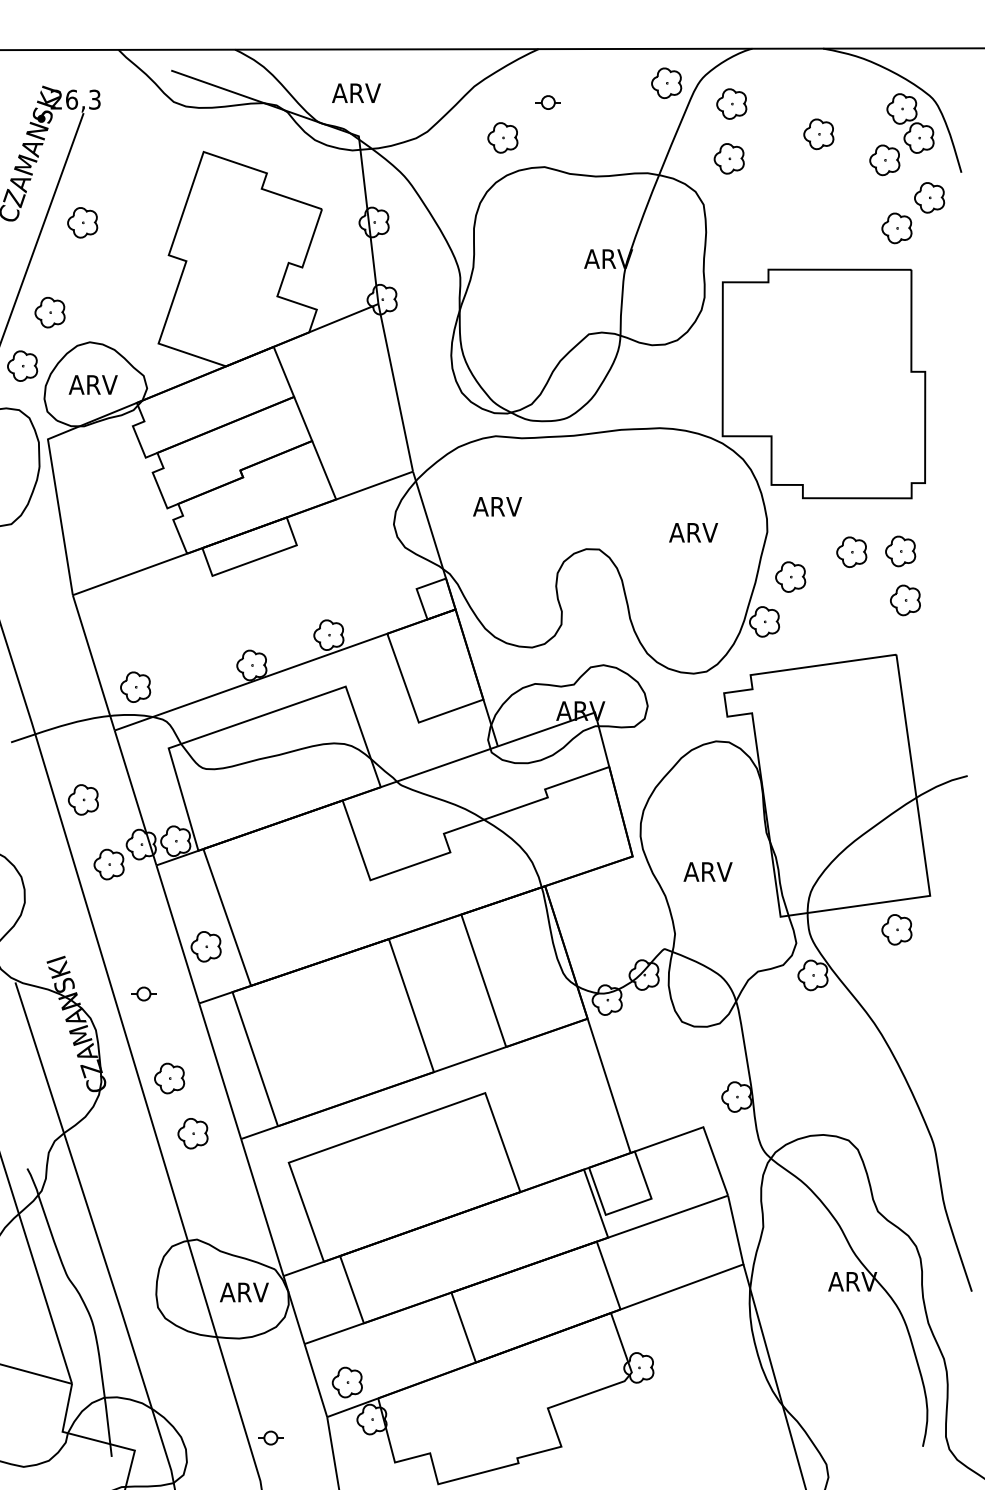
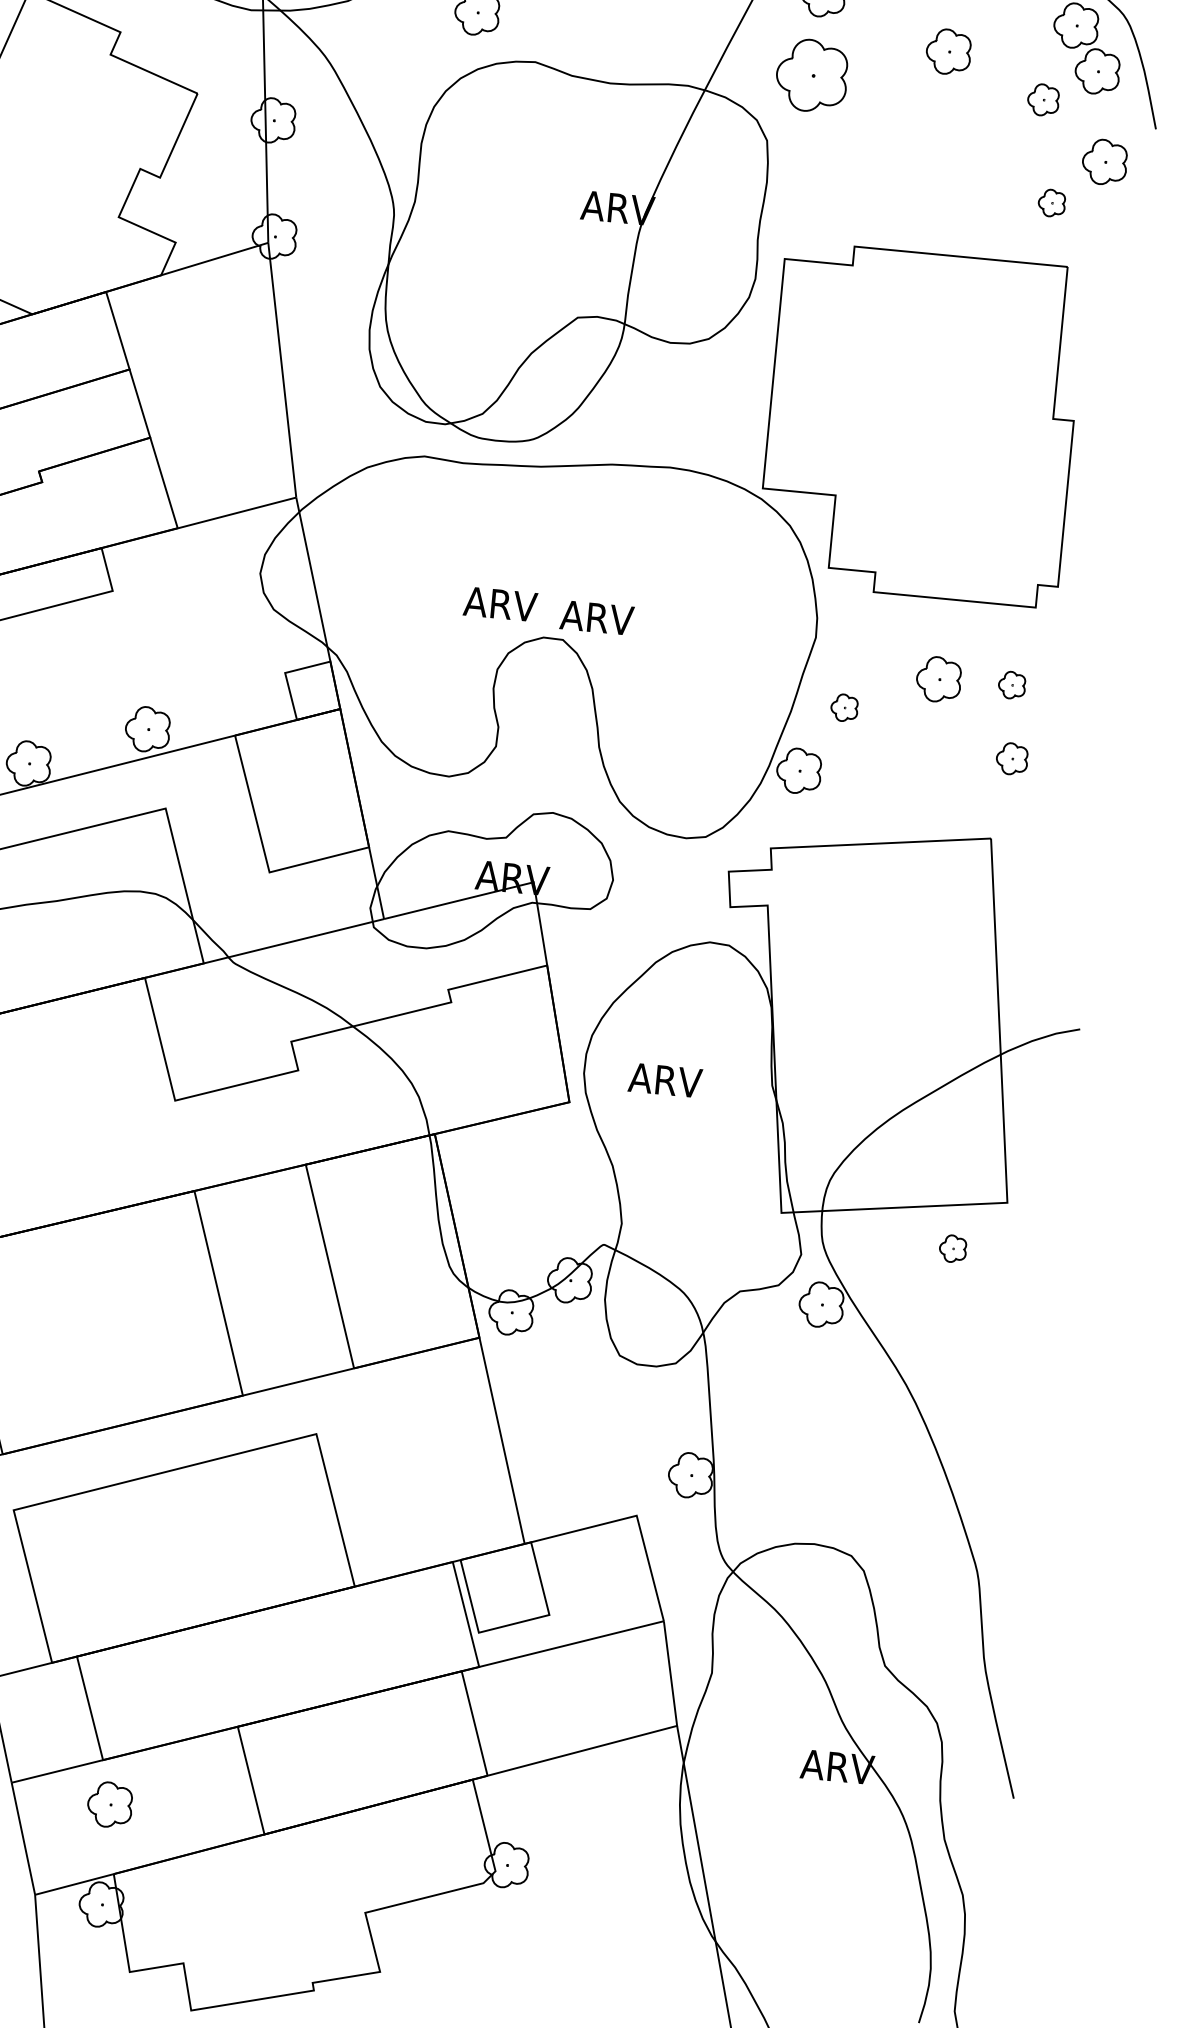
part: (728, 158) -> (810, 75), size x1.6
part: (884, 160) -> (1042, 100), size x0.7
part: (896, 228) -> (1051, 203), size x0.6
text: (497, 506) -> (500, 603), moved
text: (693, 532) -> (596, 617), moved
part: (900, 551) -> (1011, 685), size x0.6
part: (790, 576) -> (844, 707), size x0.6
part: (905, 600) -> (1012, 759), size x0.7
text: (707, 871) -> (664, 1079), moved
part: (896, 929) -> (952, 1248), size x0.6
part: (346, 1382) -> (108, 1804), moved

